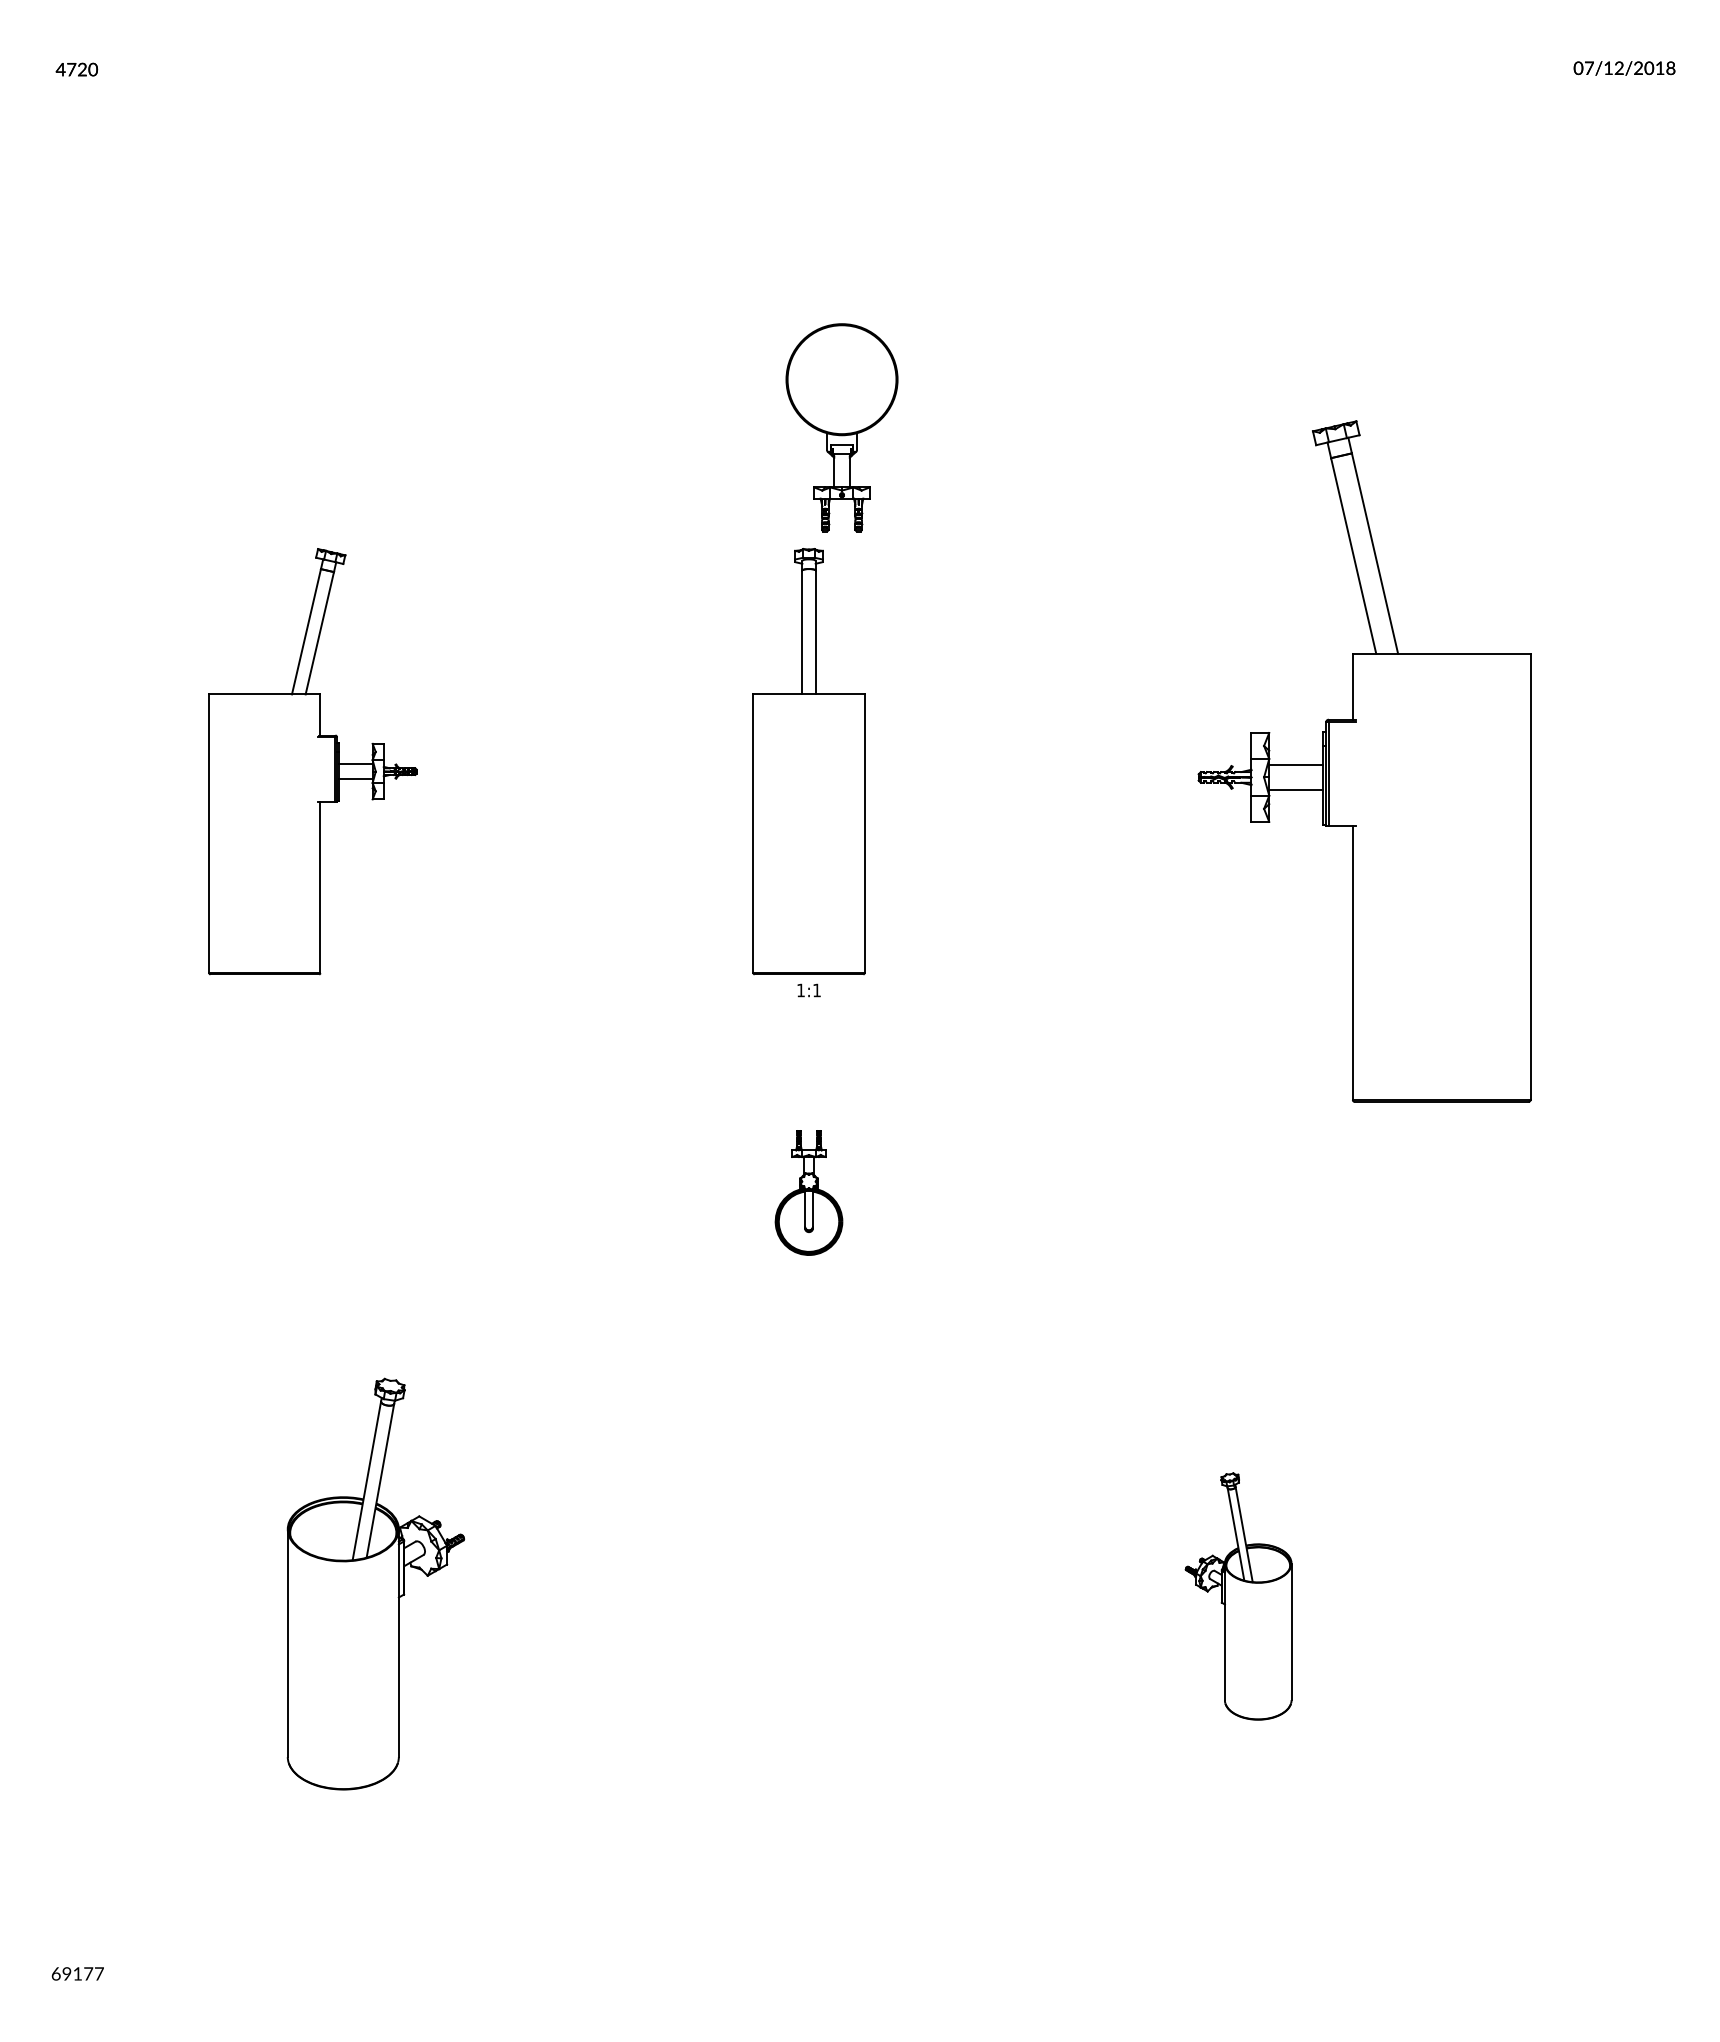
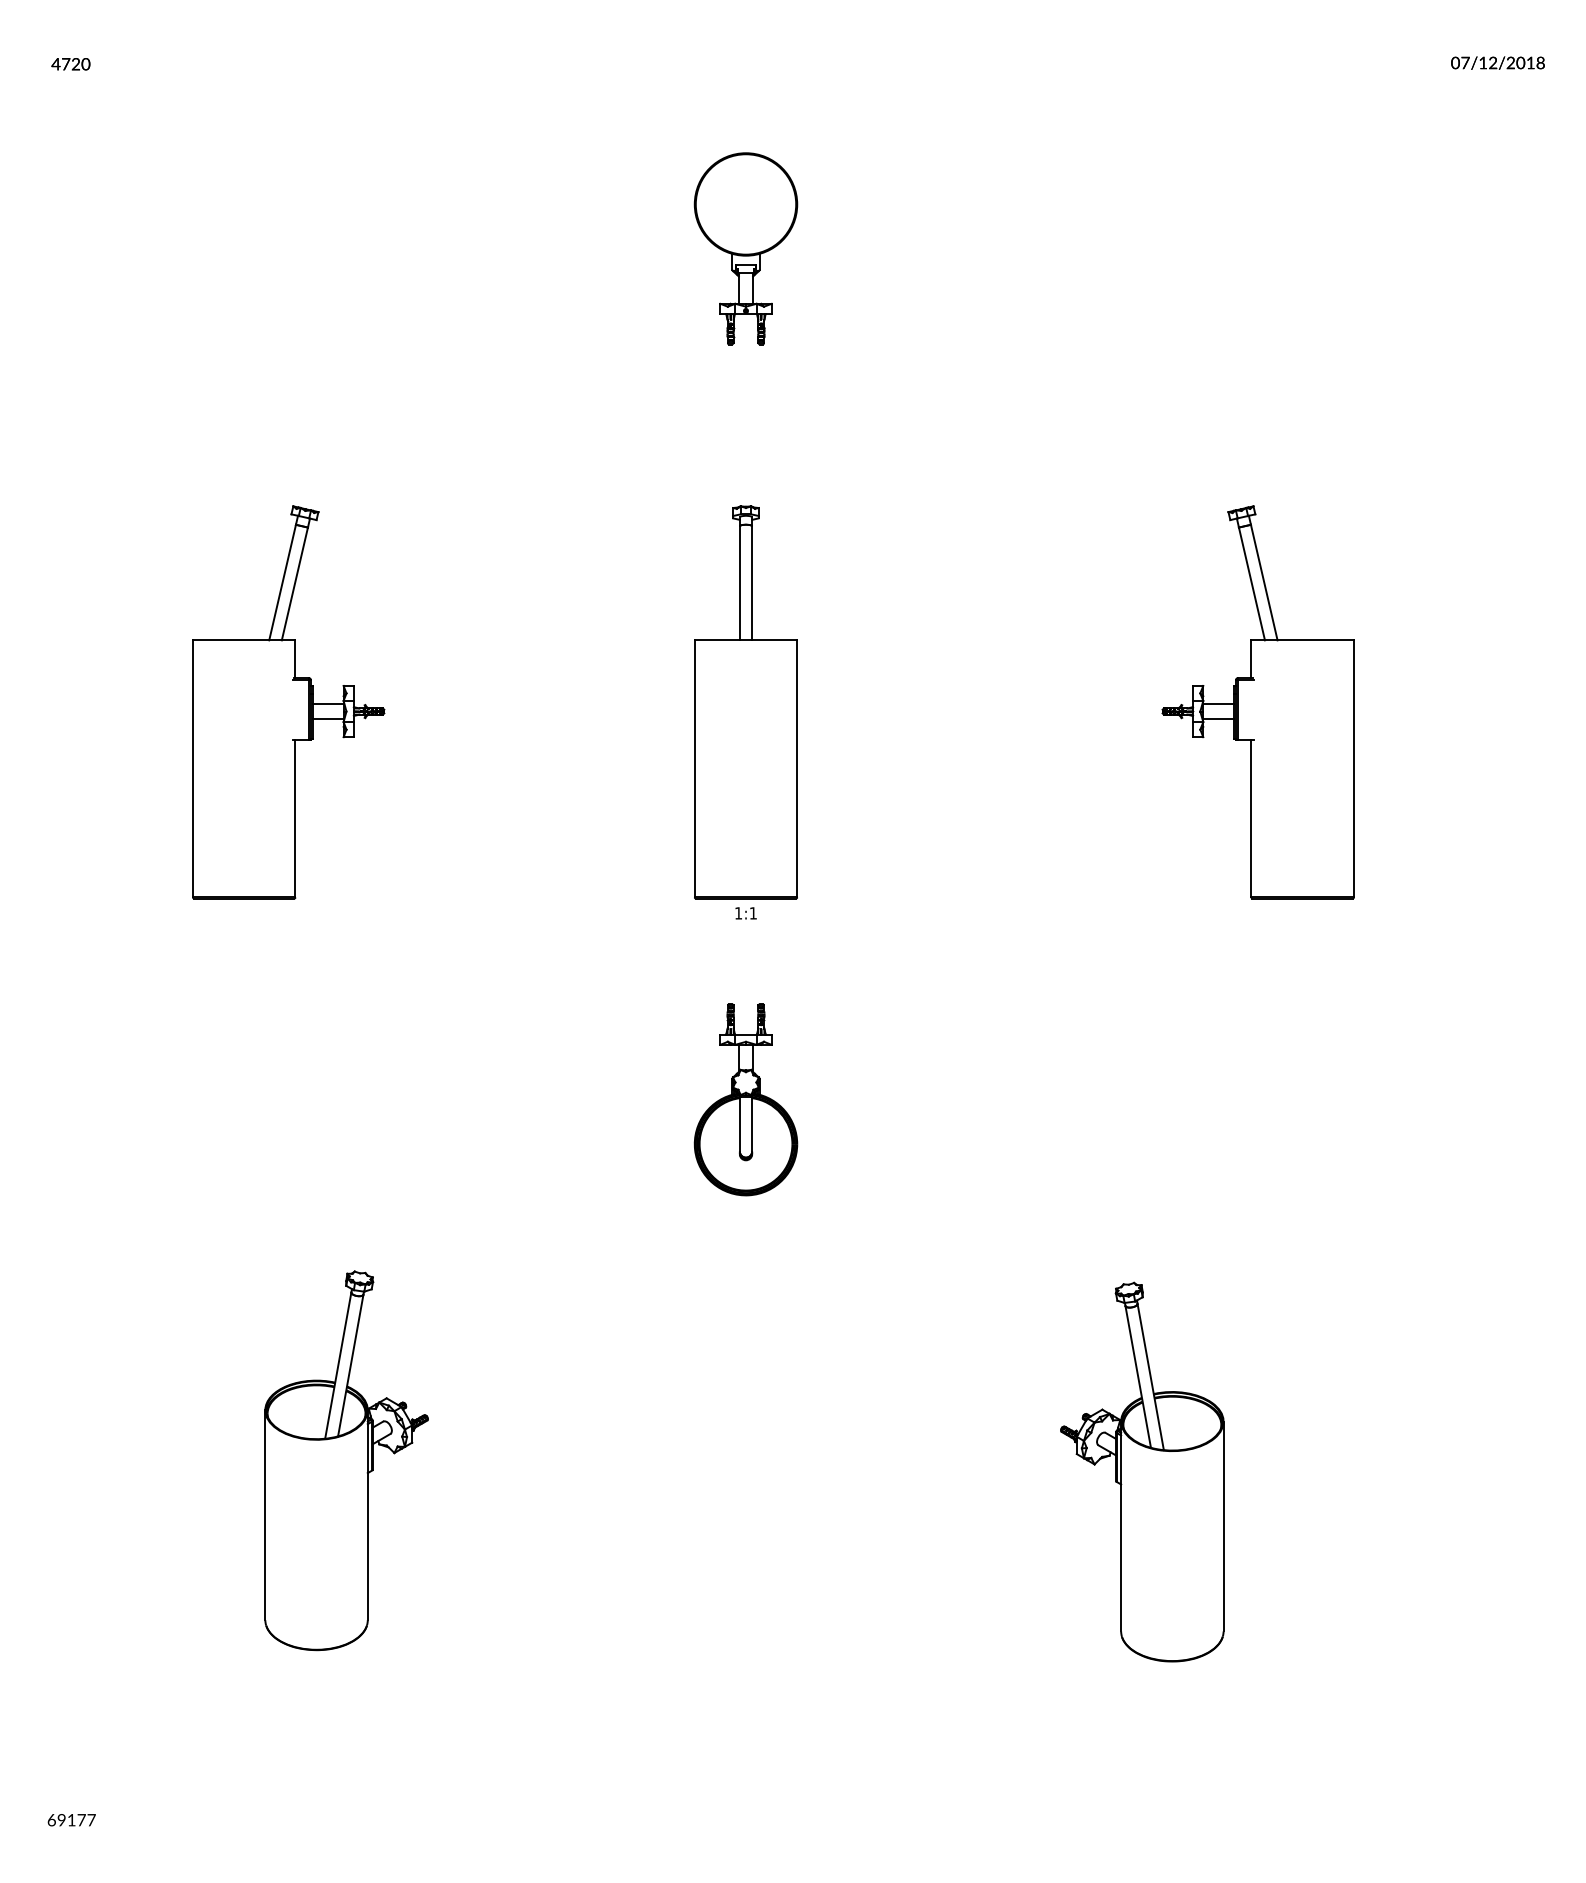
part: (841, 427) -> (745, 248), moved
part: (1364, 761) -> (1258, 702), size x0.62
part: (808, 1192) -> (745, 1099), size x1.67
part: (1238, 1596) -> (1142, 1472), size x1.67

